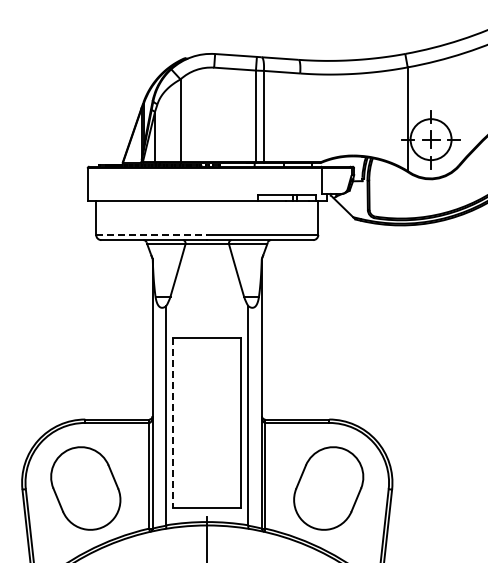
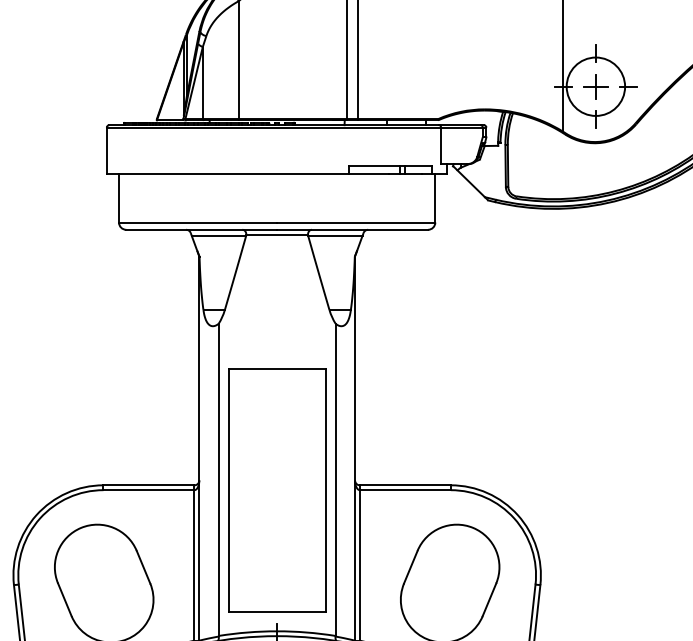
line: (151, 235) -> (197, 223), dashed -> solid
line: (173, 423) -> (229, 490), dashed -> solid

